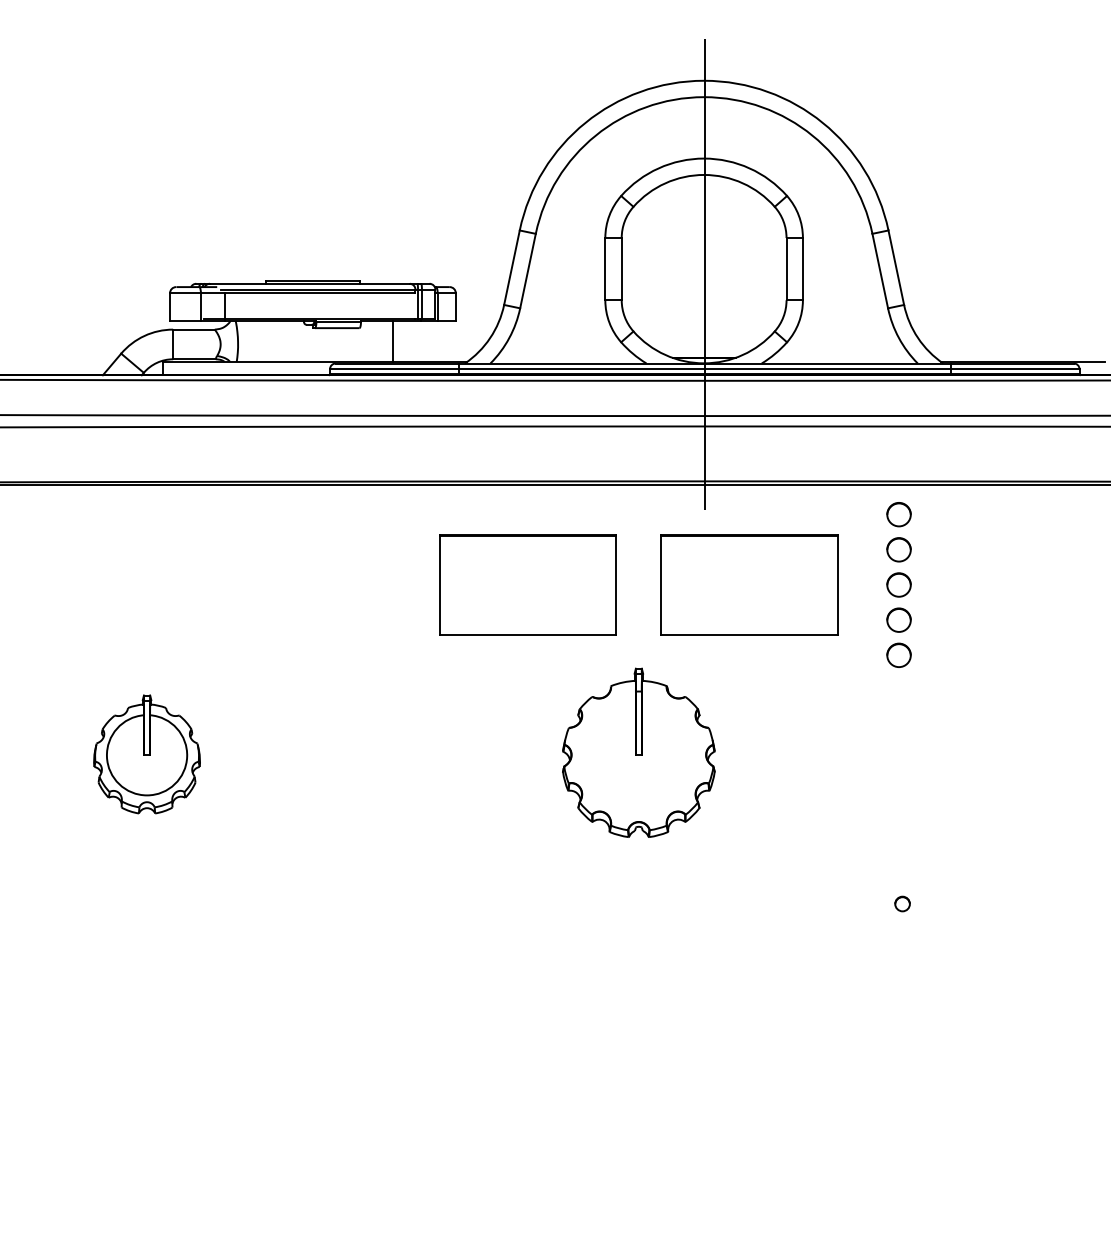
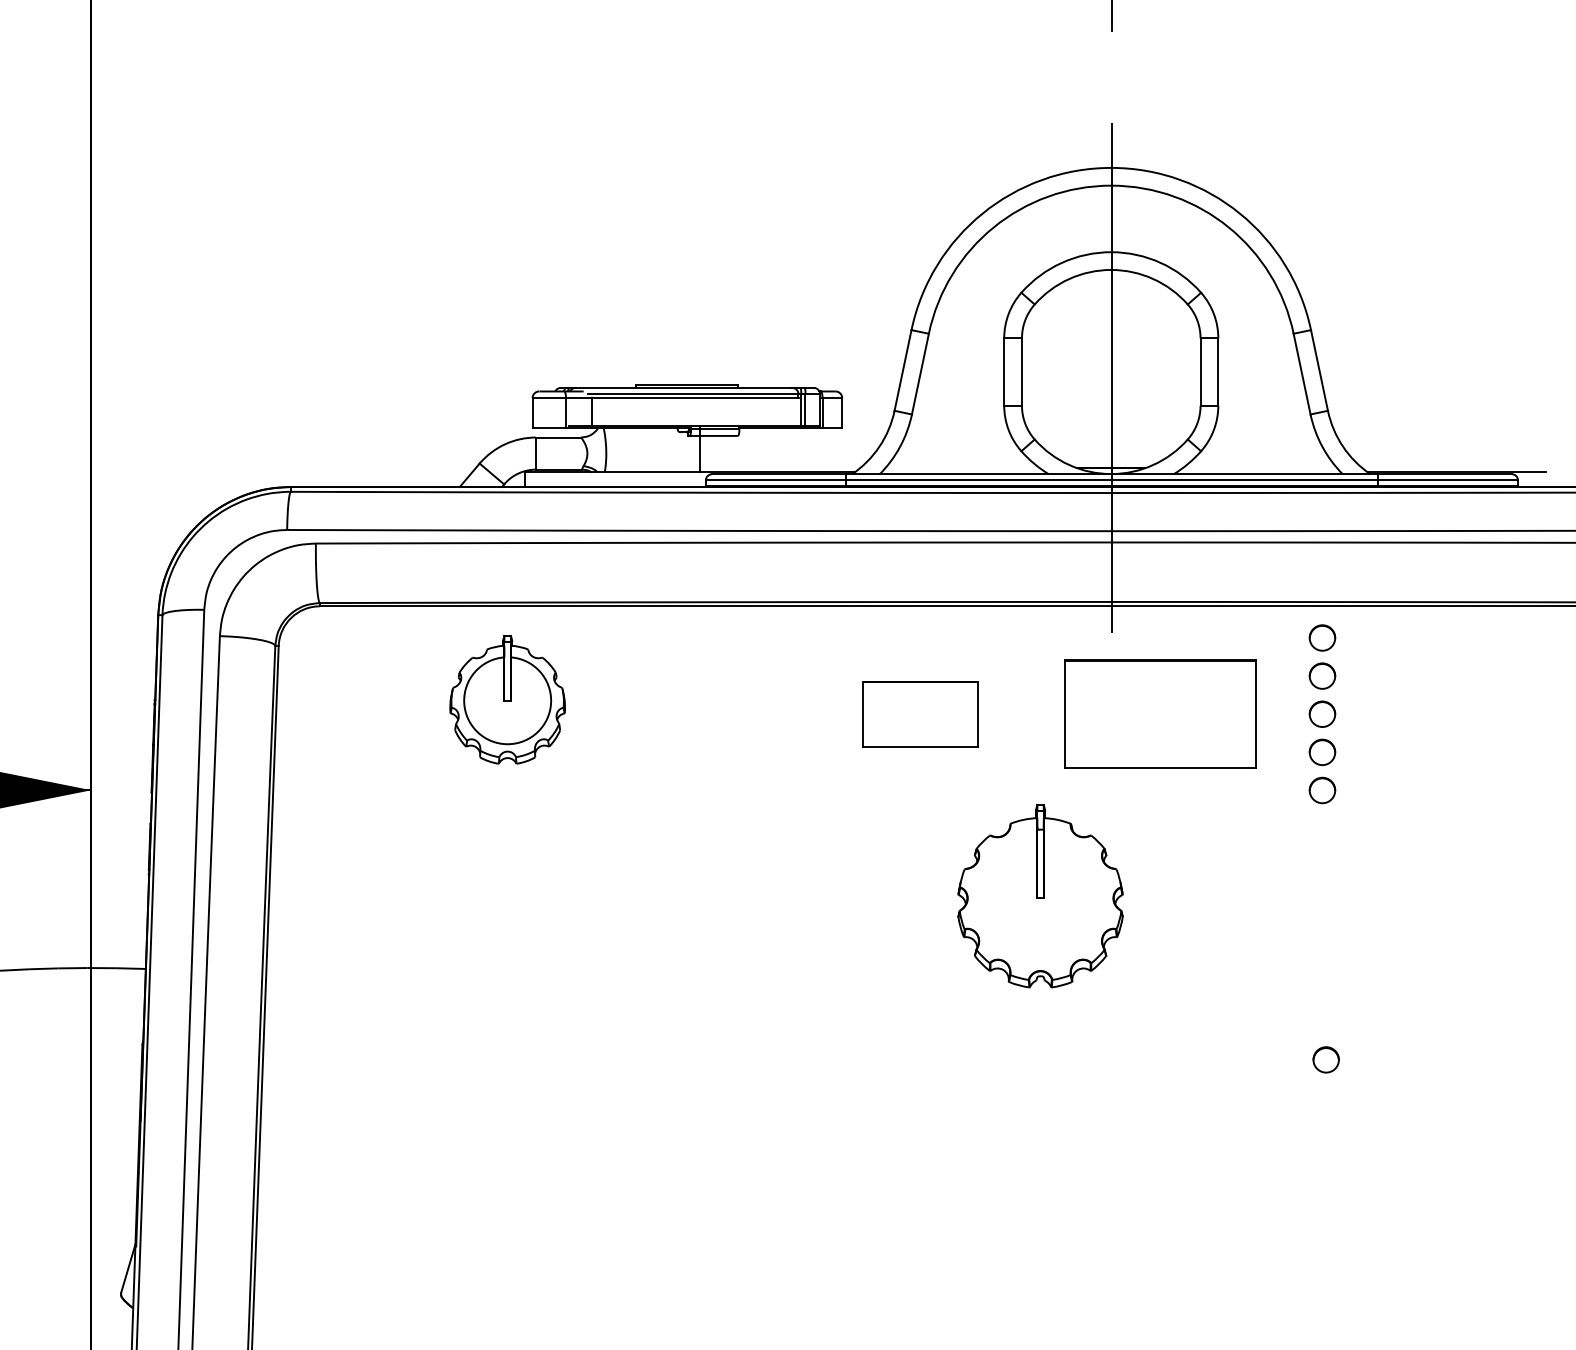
line: (392, 341) -> (699, 450), moved
part: (528, 584) -> (920, 713), size x0.6
part: (146, 754) -> (507, 699), moved
part: (902, 903) -> (1326, 1059), size x1.6

